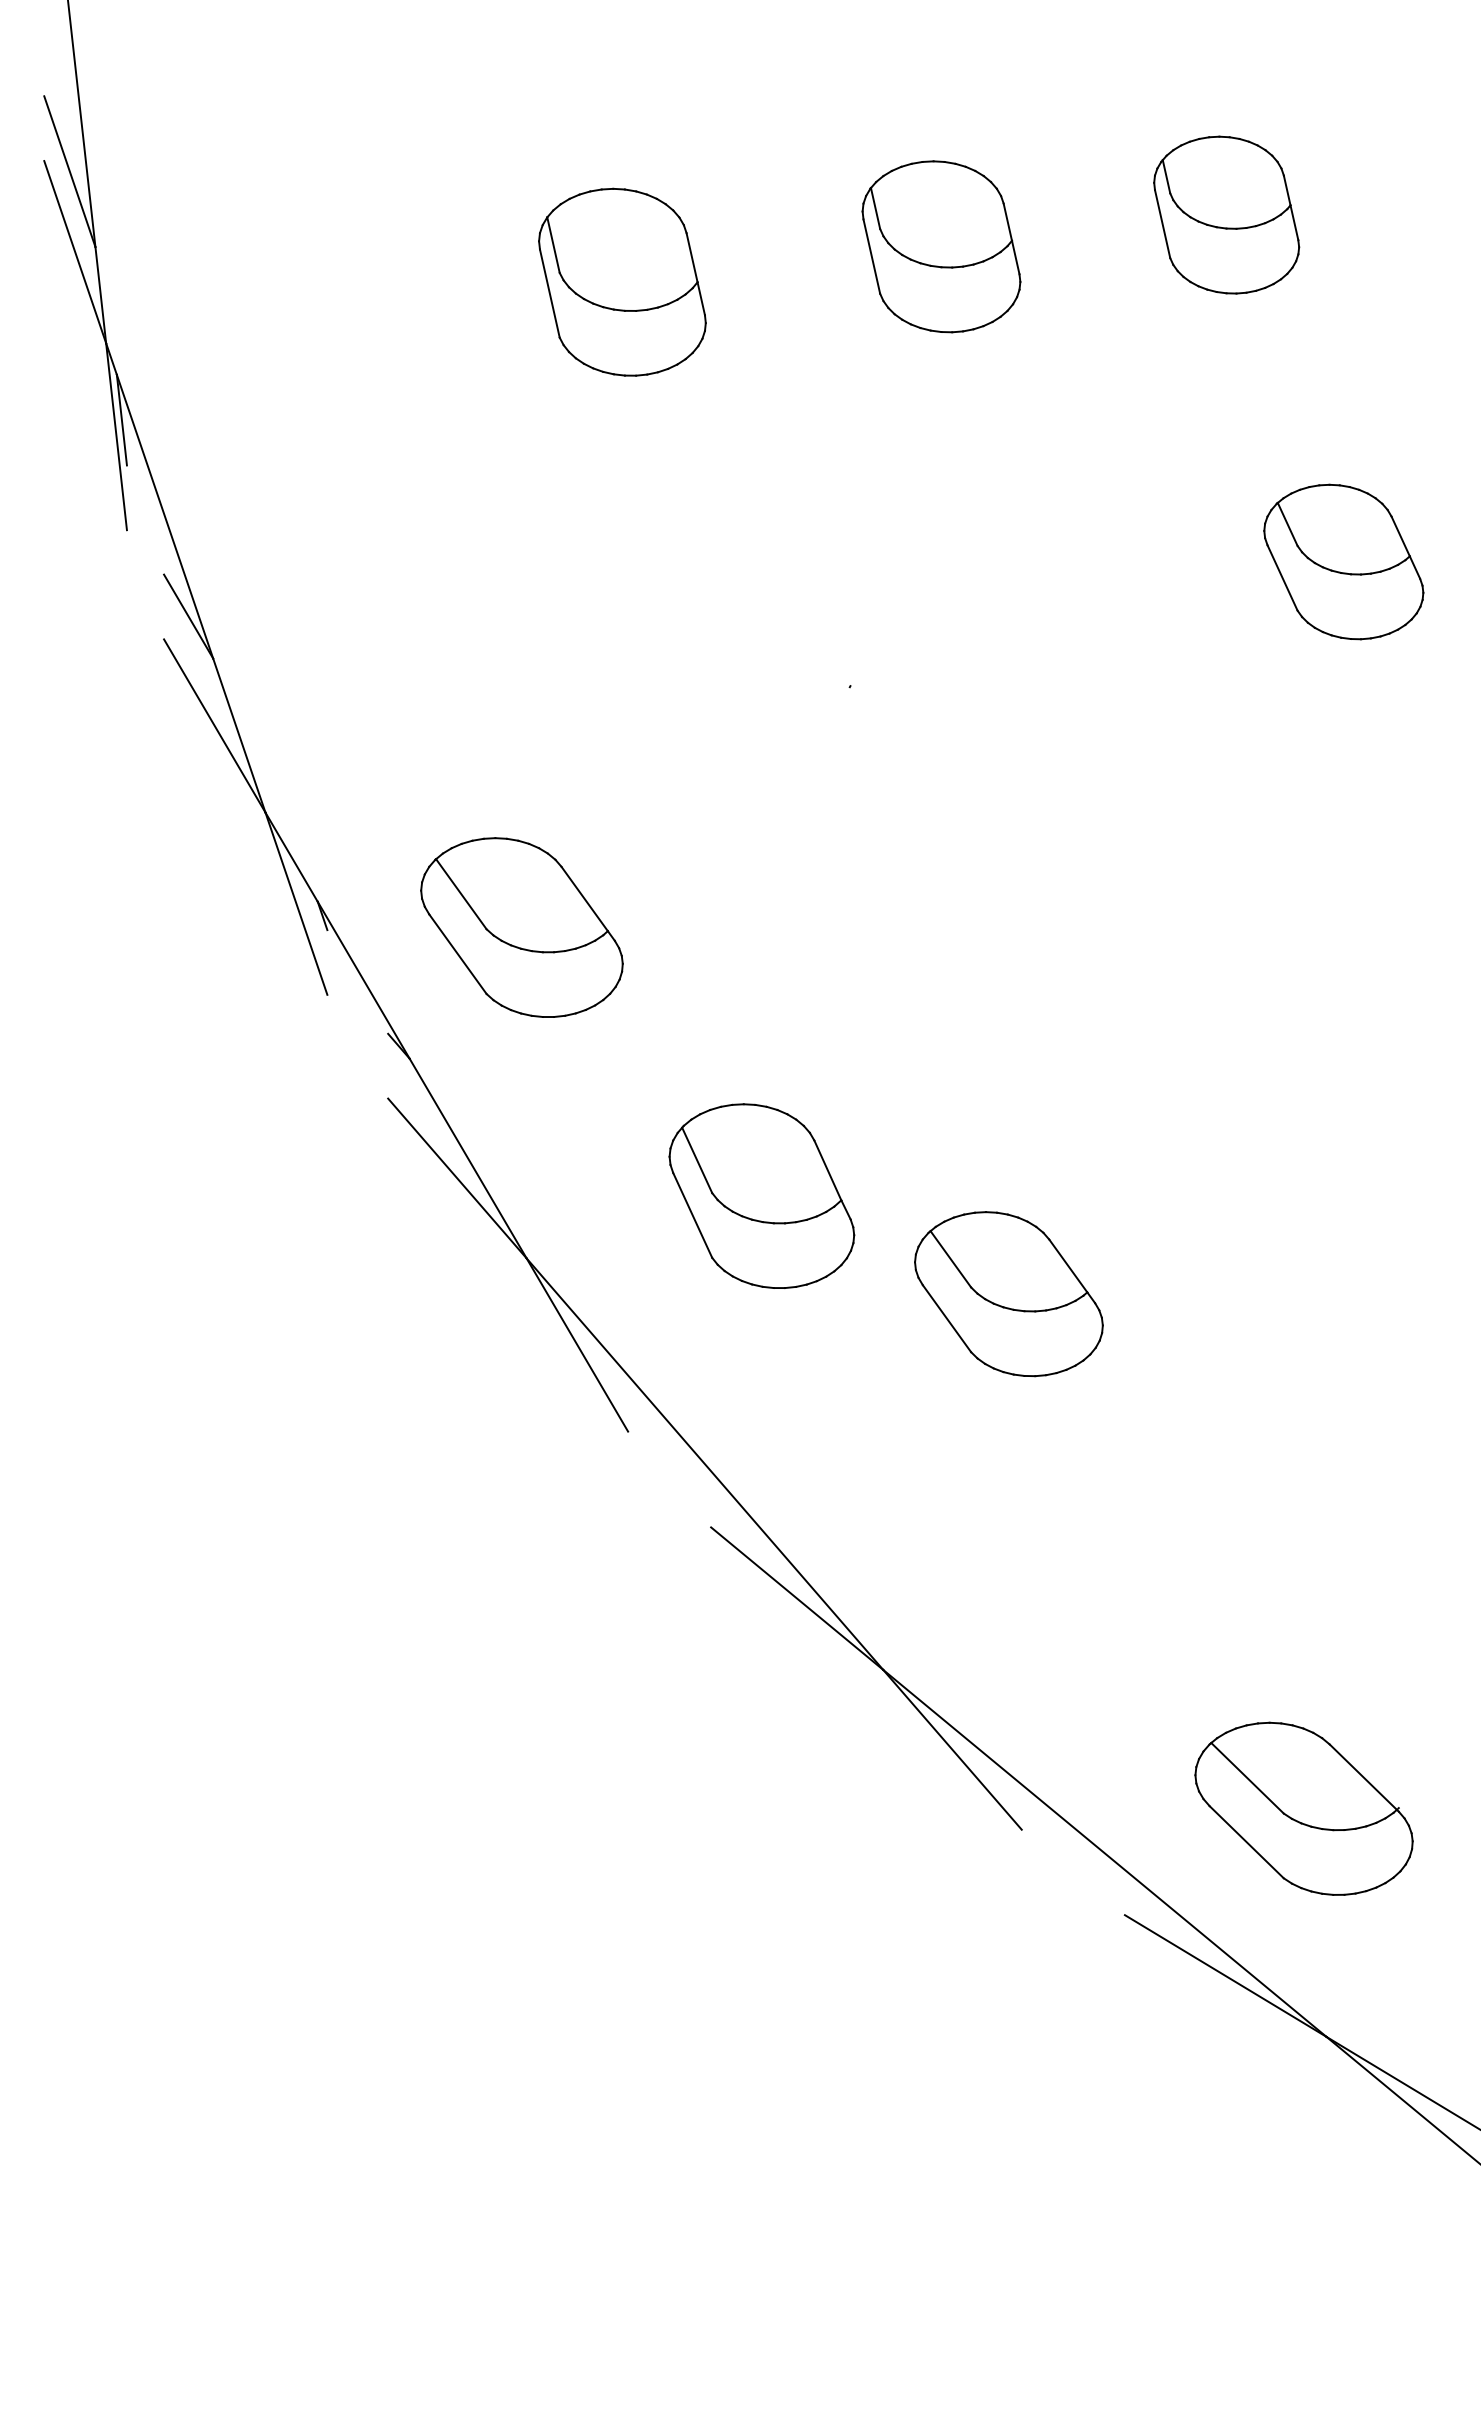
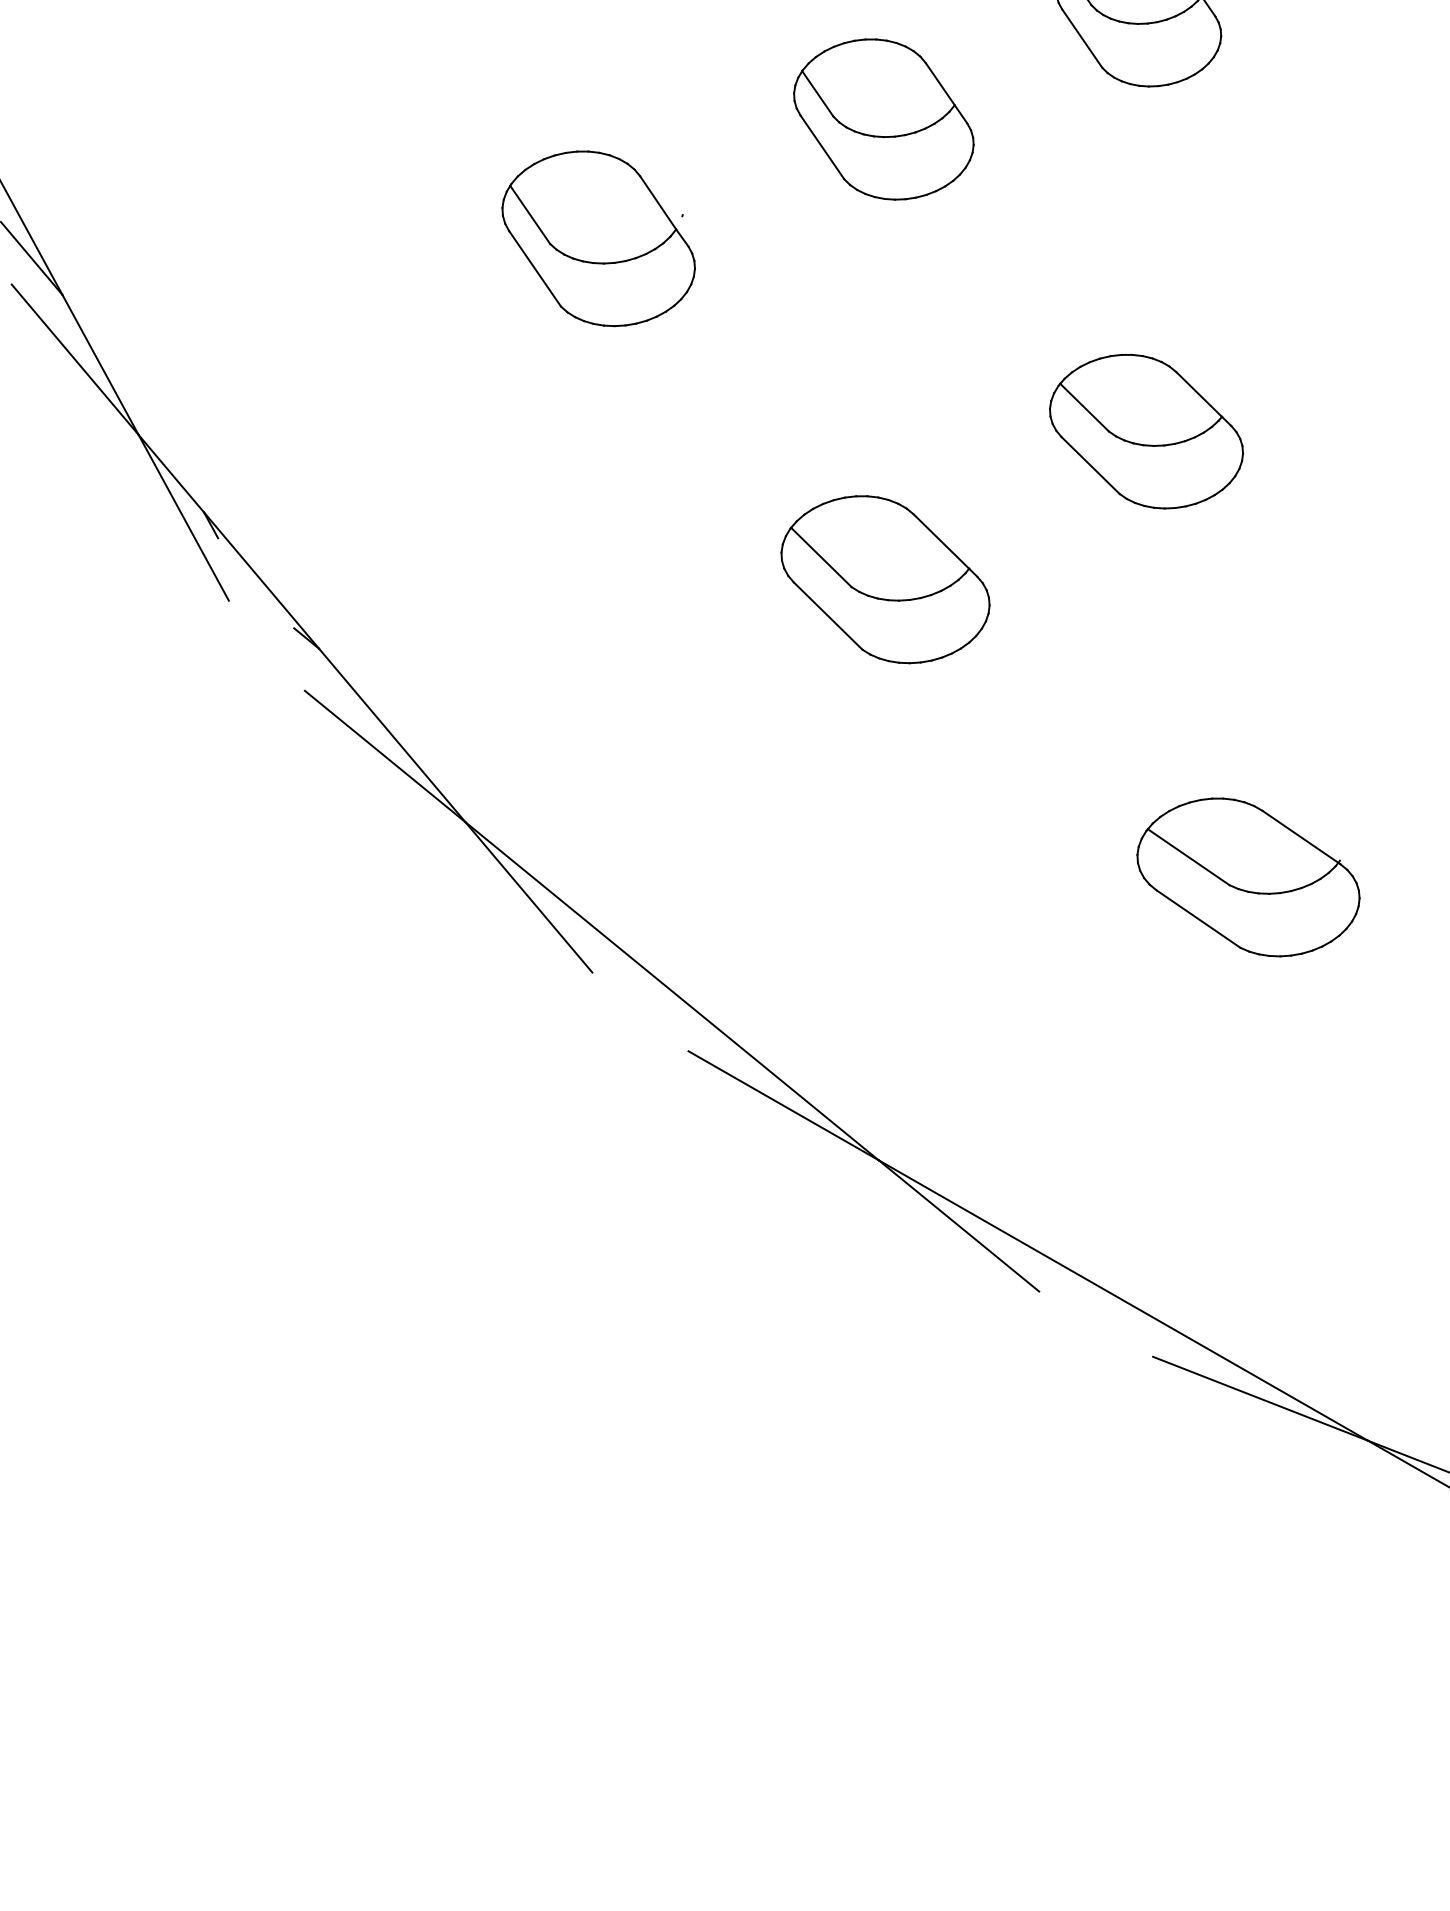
part: (1068, 624) -> (883, 119), added
part: (521, 927) -> (885, 579), moved
part: (761, 1195) -> (598, 238), moved
part: (1008, 1294) -> (1146, 432), moved
part: (1303, 1808) -> (1247, 877), moved

